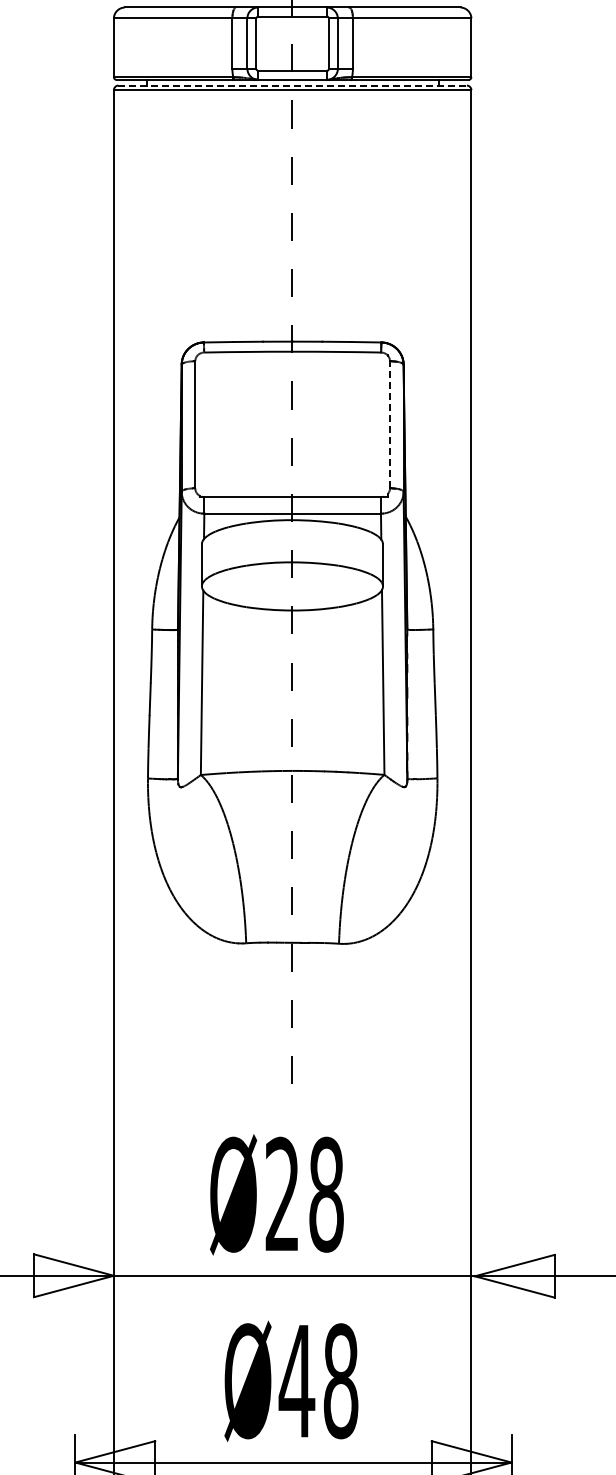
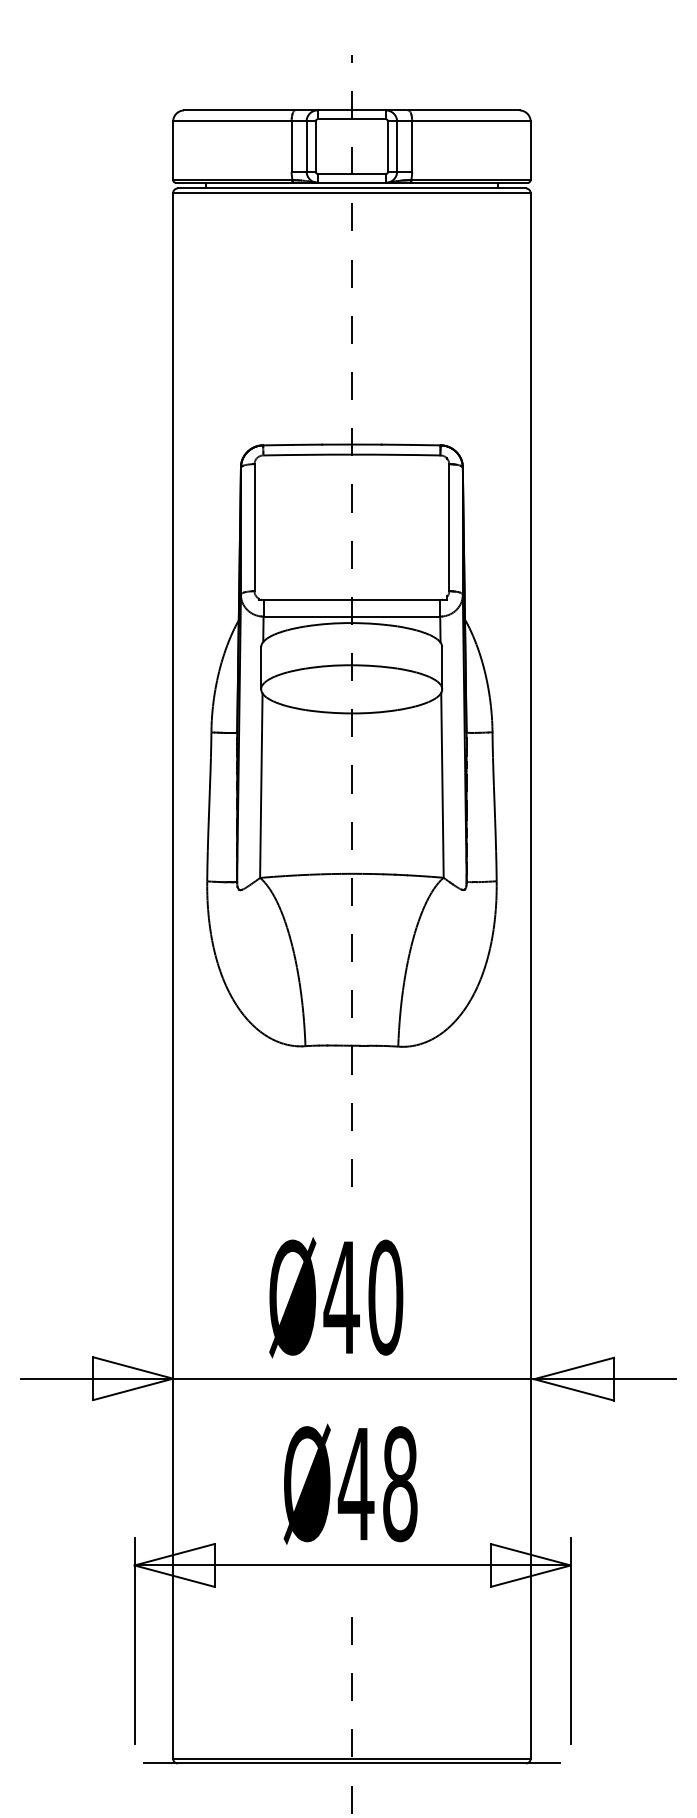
line: (293, 85) -> (352, 188), dashed -> solid
line: (390, 424) -> (449, 527), dashed -> solid
text: (304, 1194) -> (363, 1297), Ø28 -> Ø40

